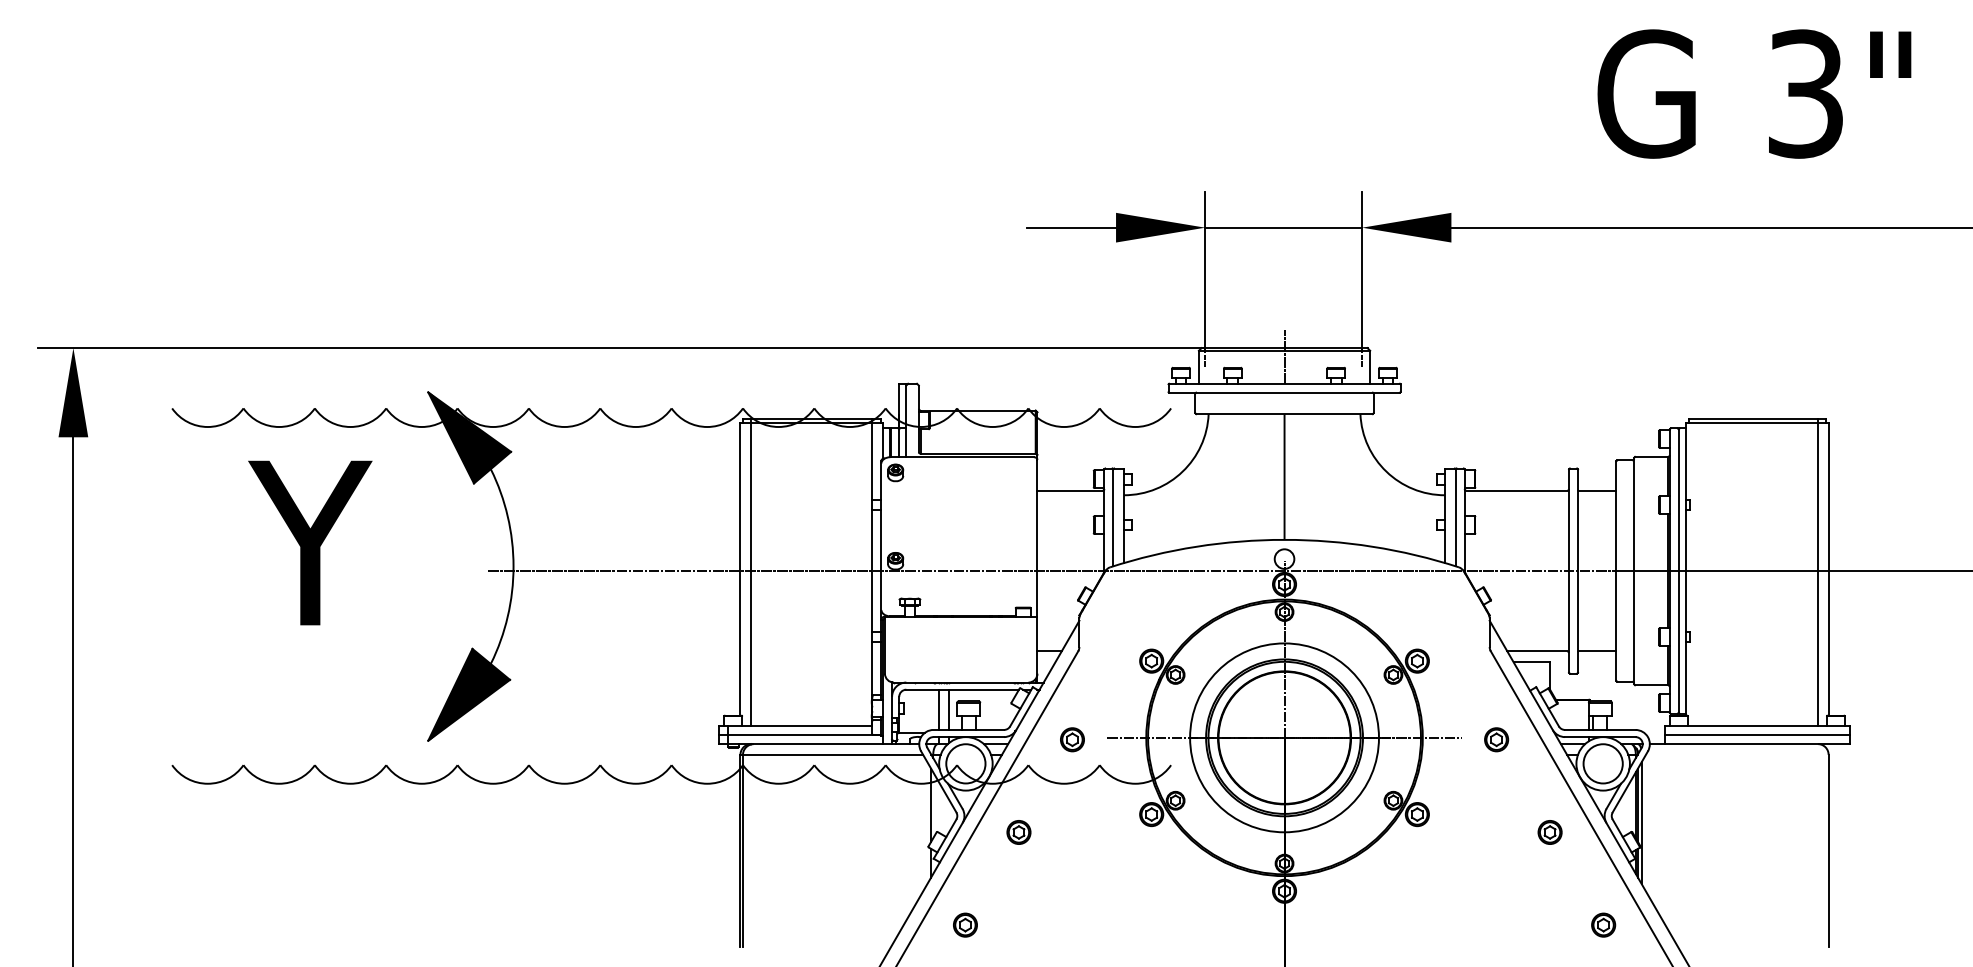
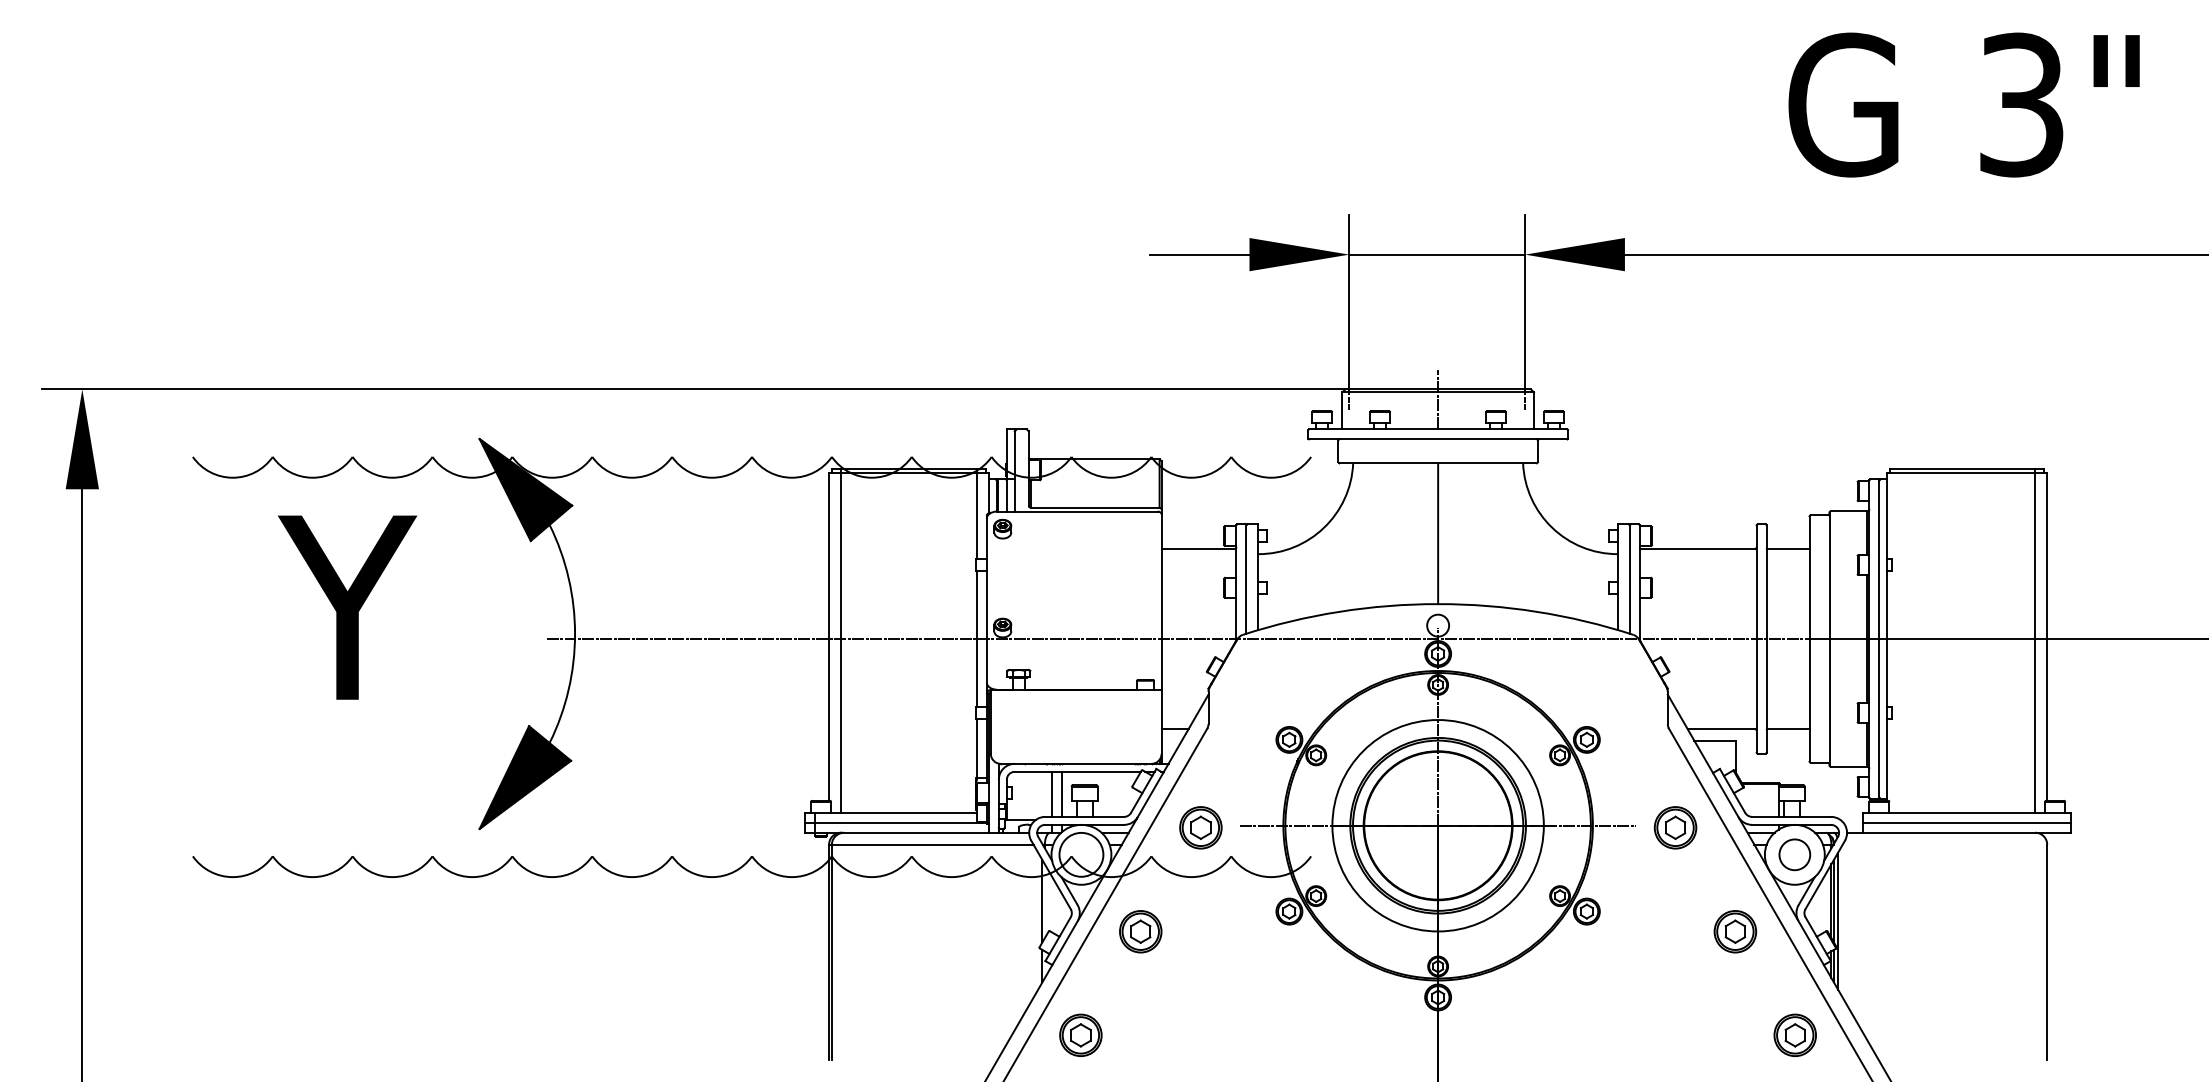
part: (1072, 739) -> (1200, 827), size x1.6
part: (1496, 739) -> (1675, 827), size x1.6
circle: (1602, 763) -> (1794, 854), size x0.7
part: (1018, 832) -> (1140, 931), size x1.6
part: (1550, 832) -> (1735, 931), size x1.6
part: (965, 925) -> (1080, 1035), size x1.6
part: (1603, 925) -> (1795, 1035), size x1.6

